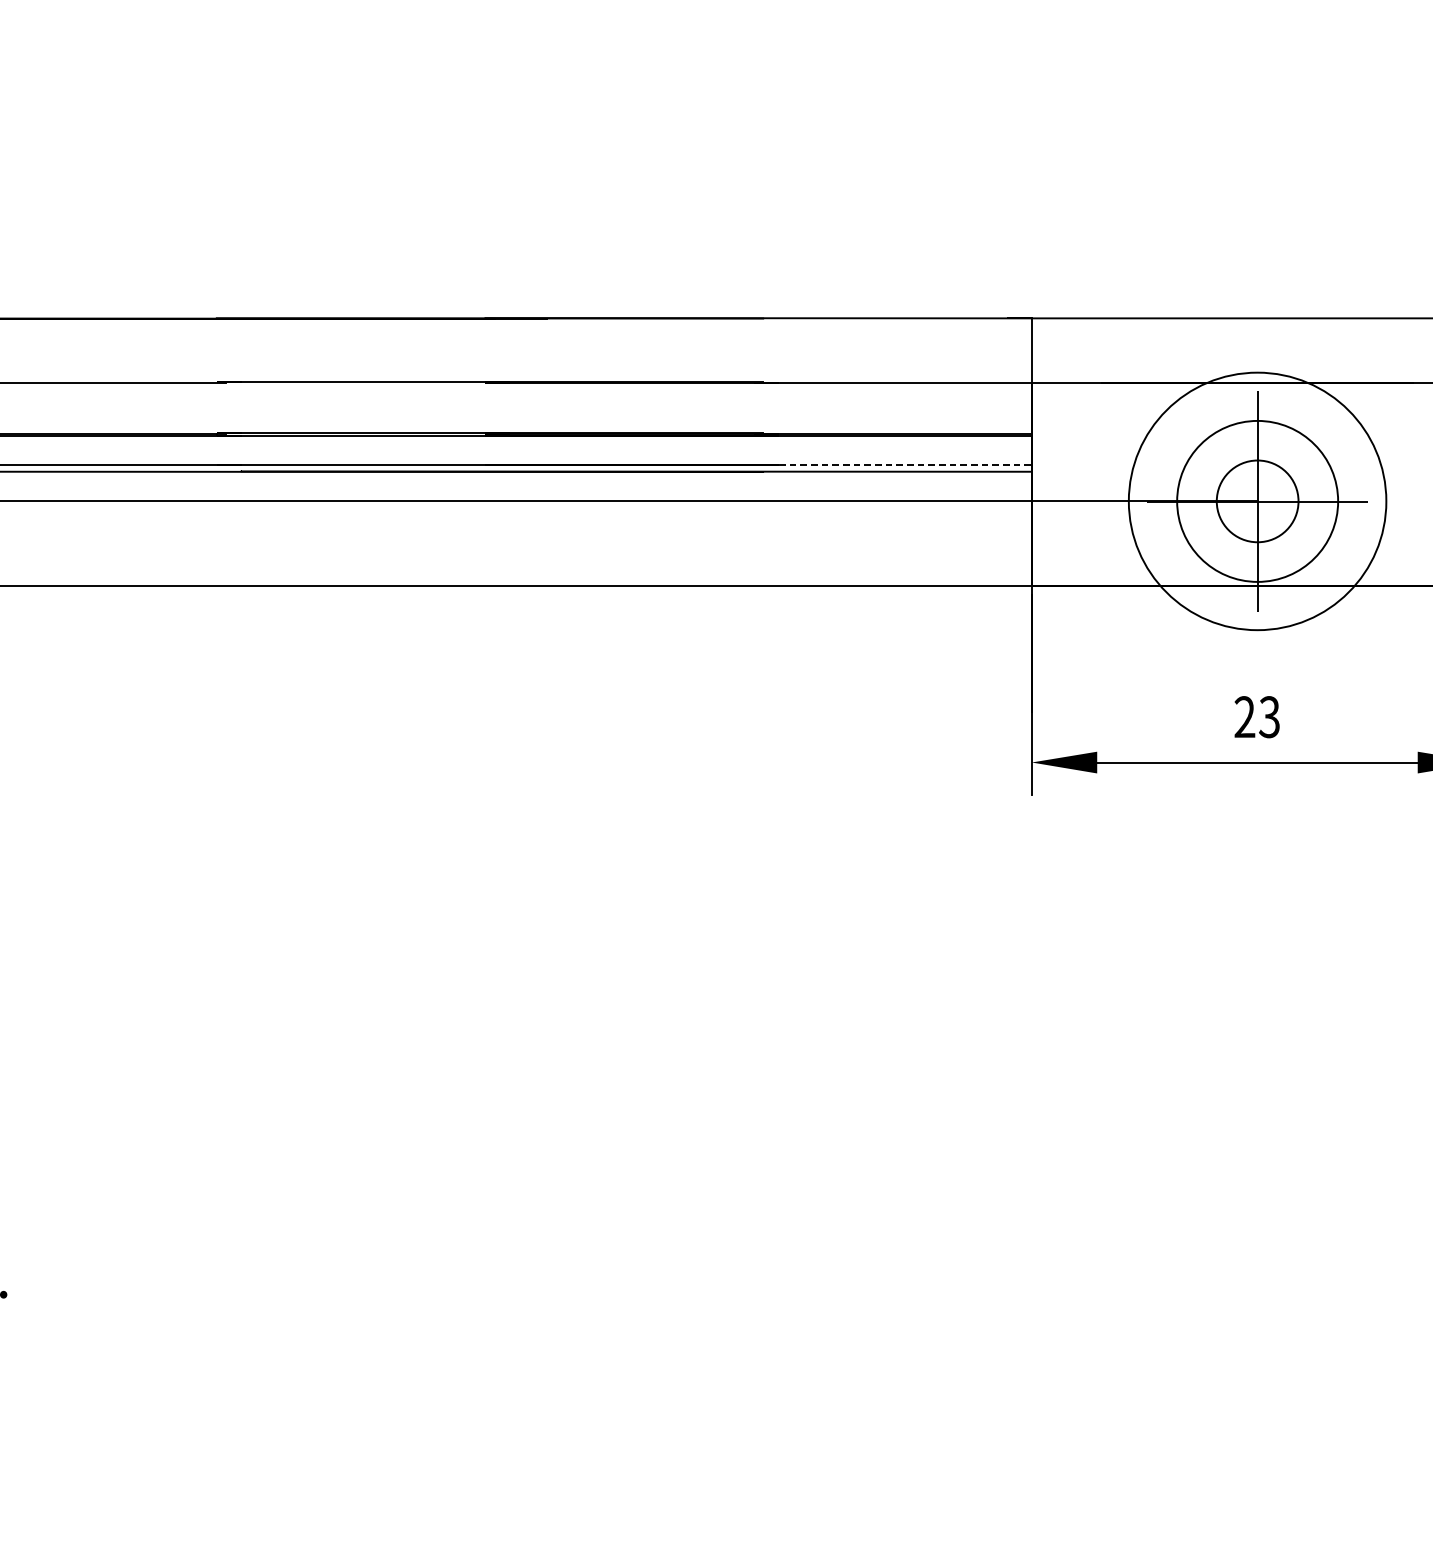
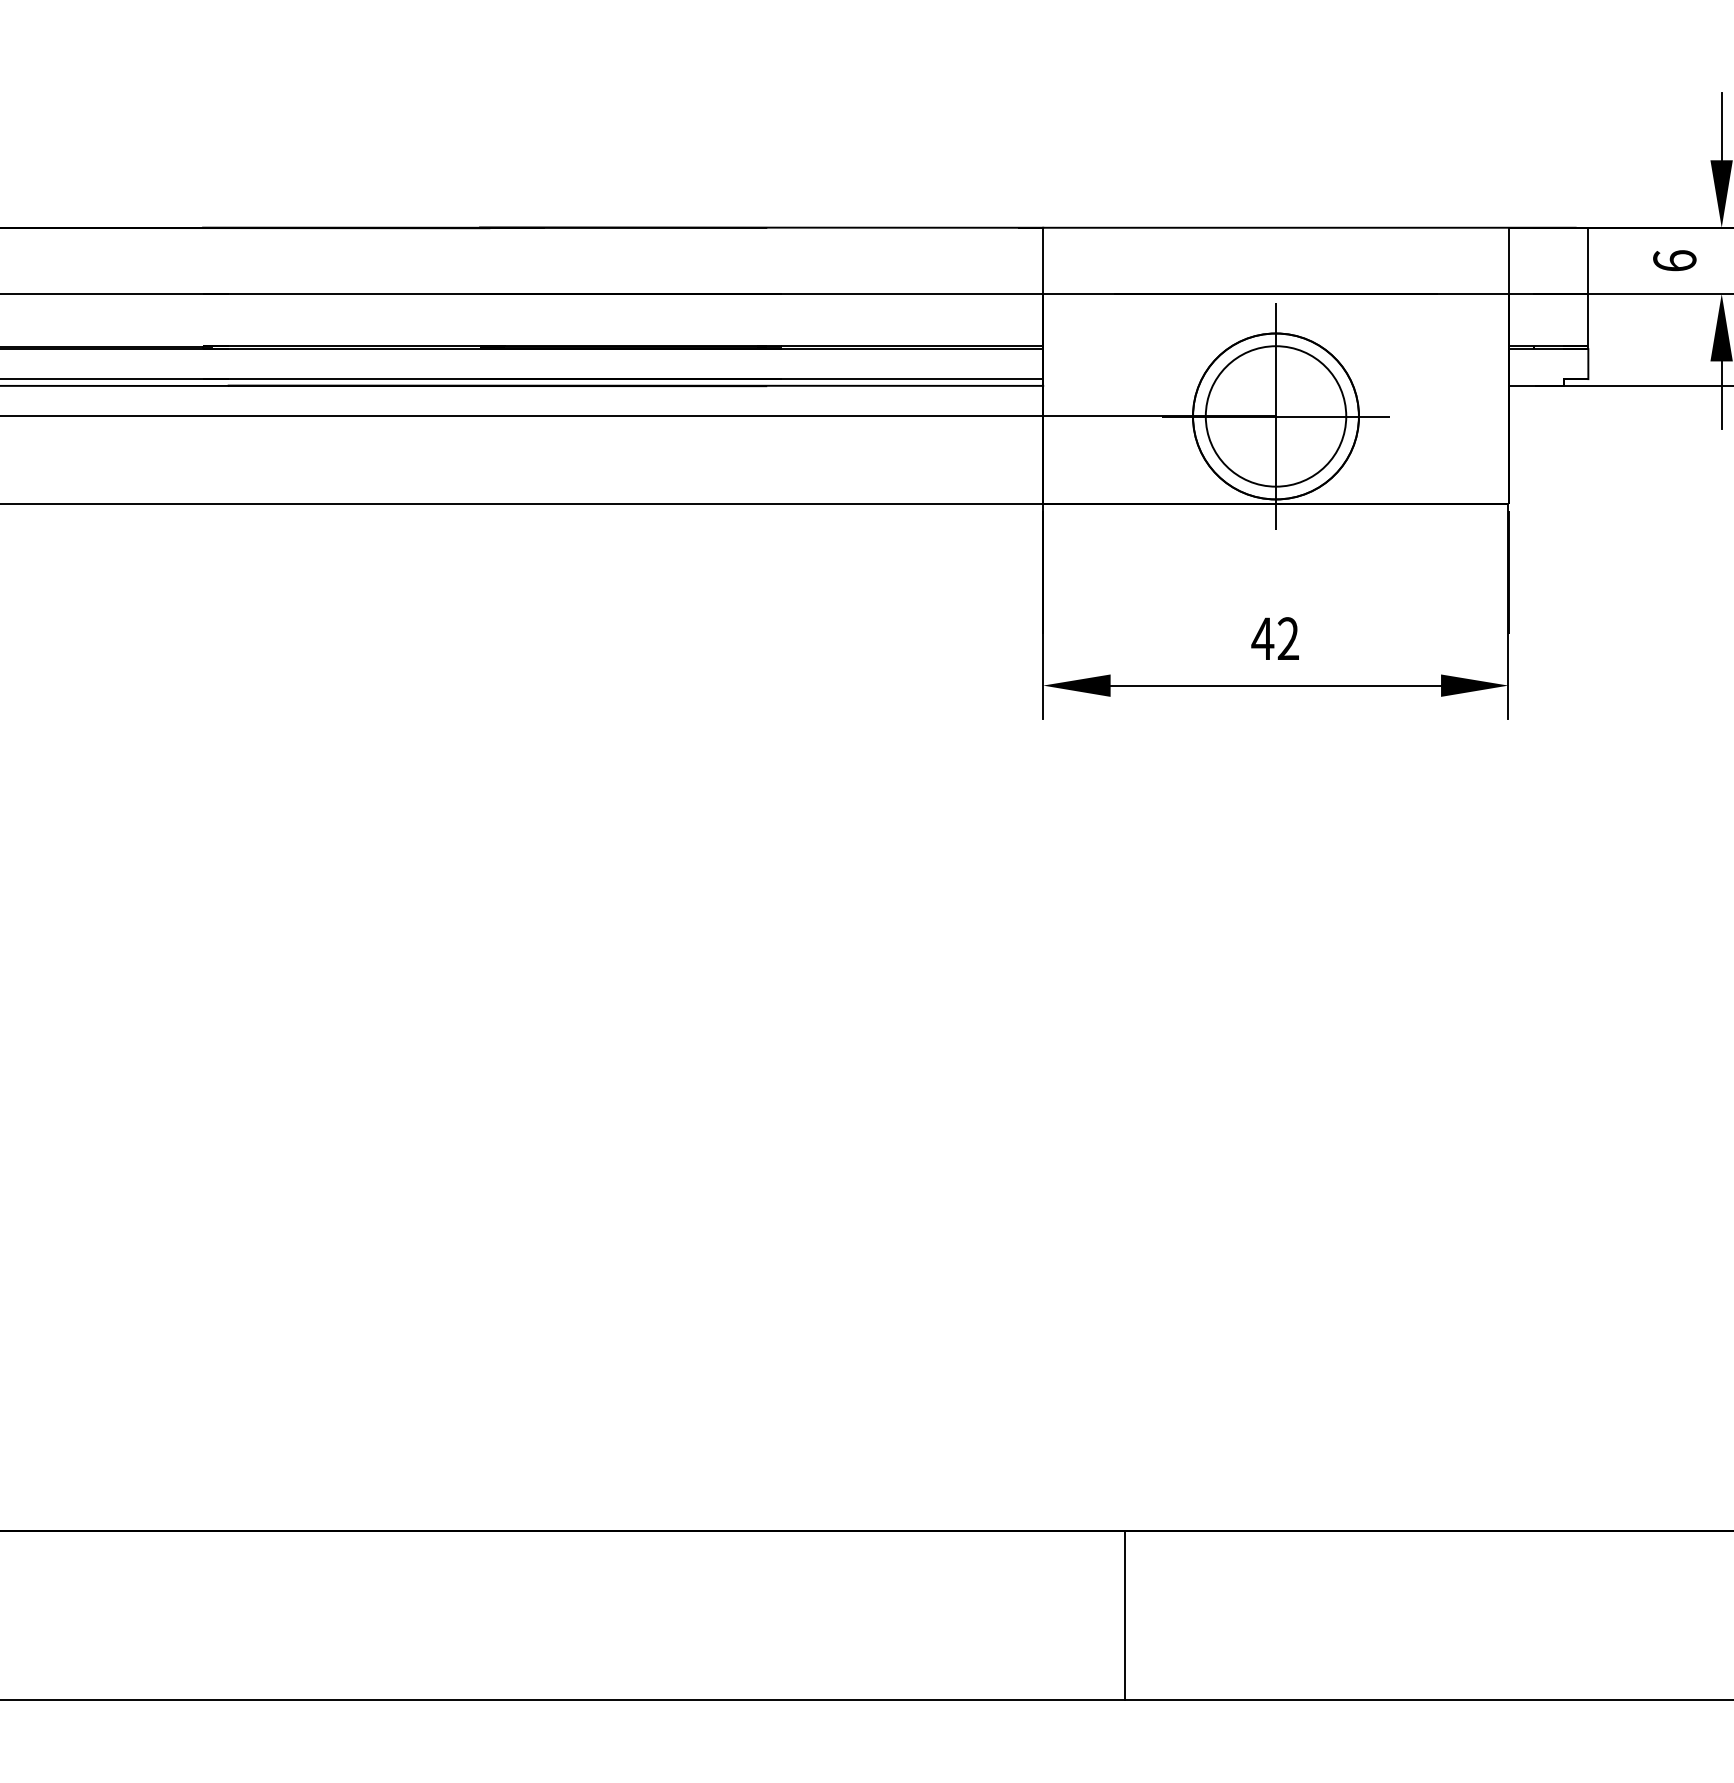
line: (905, 465) -> (913, 379), dashed -> solid
circle: (1257, 501) -> (1275, 416), size x0.62
circle: (1257, 501) -> (1275, 416), size x1.67
text: (1256, 716) -> (1274, 638), 23 -> 42

